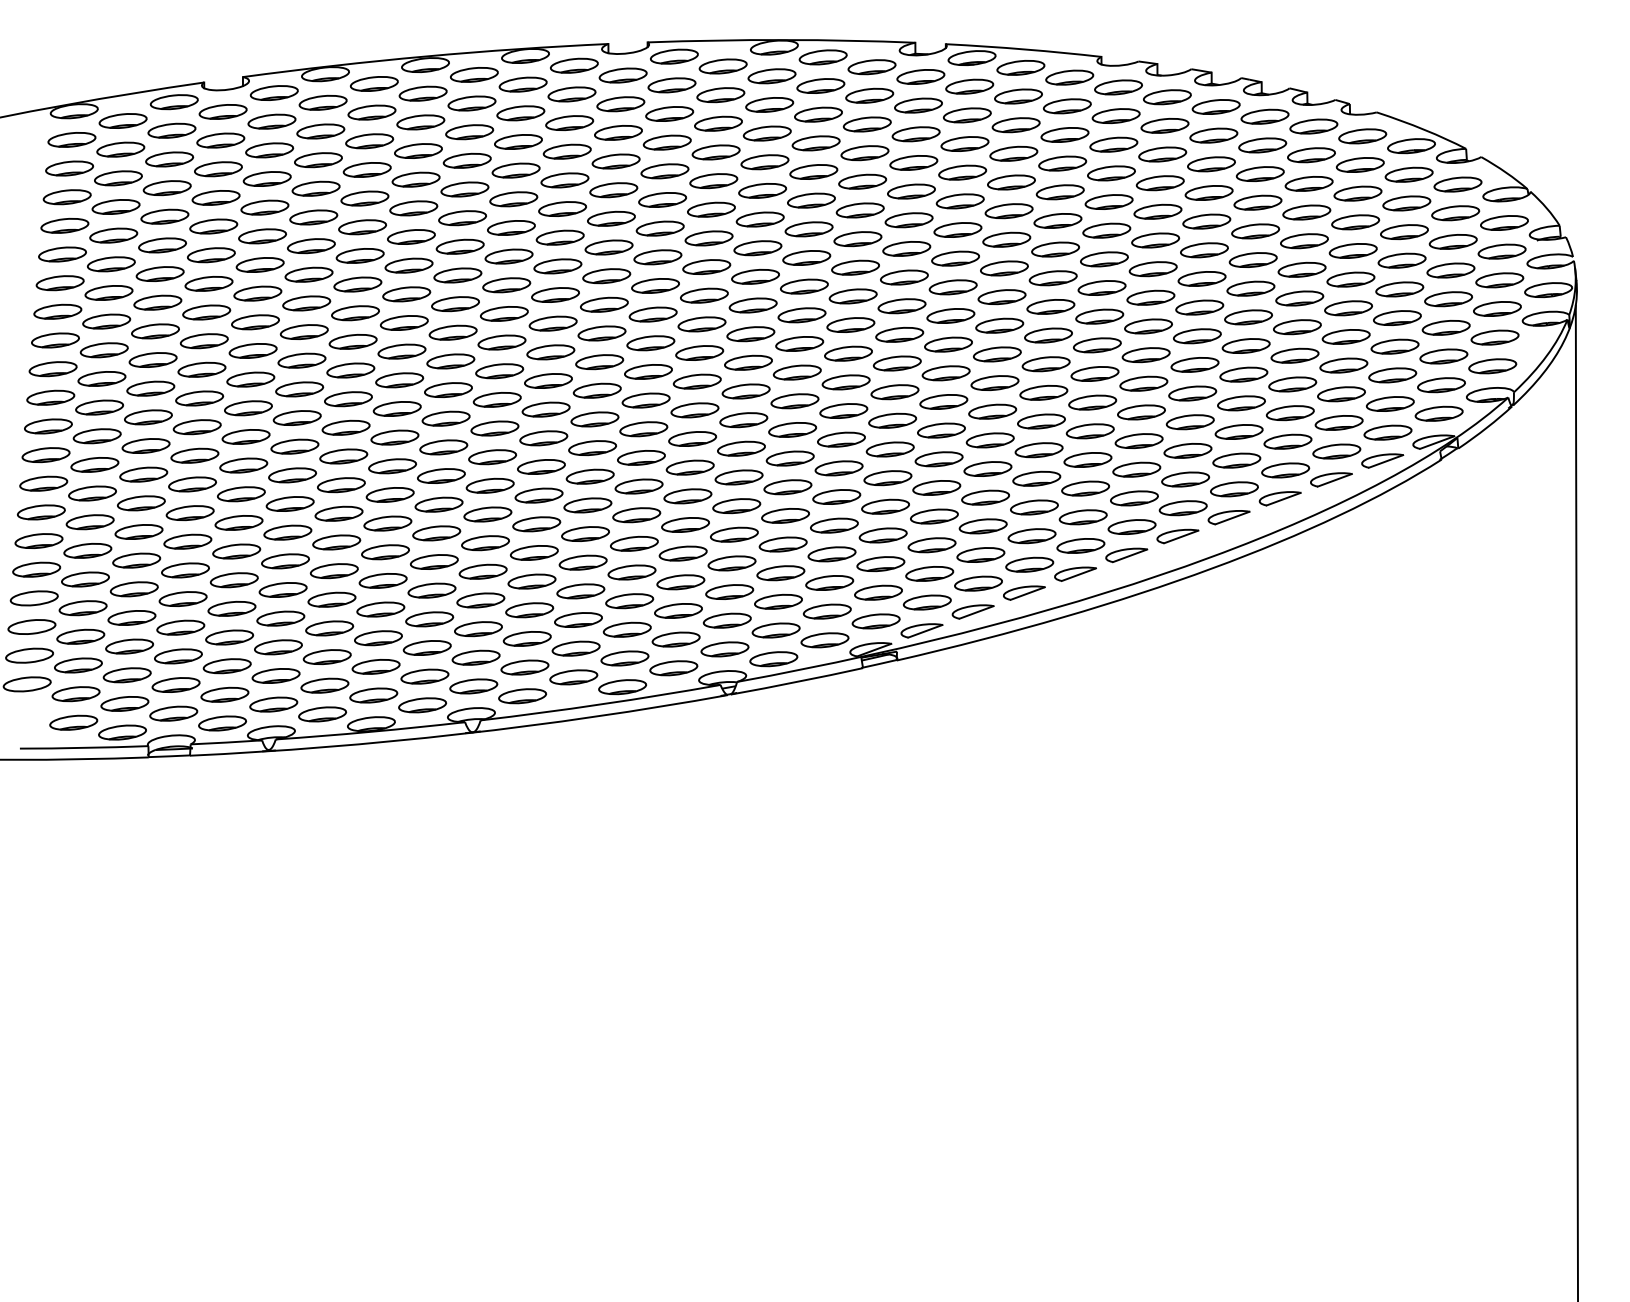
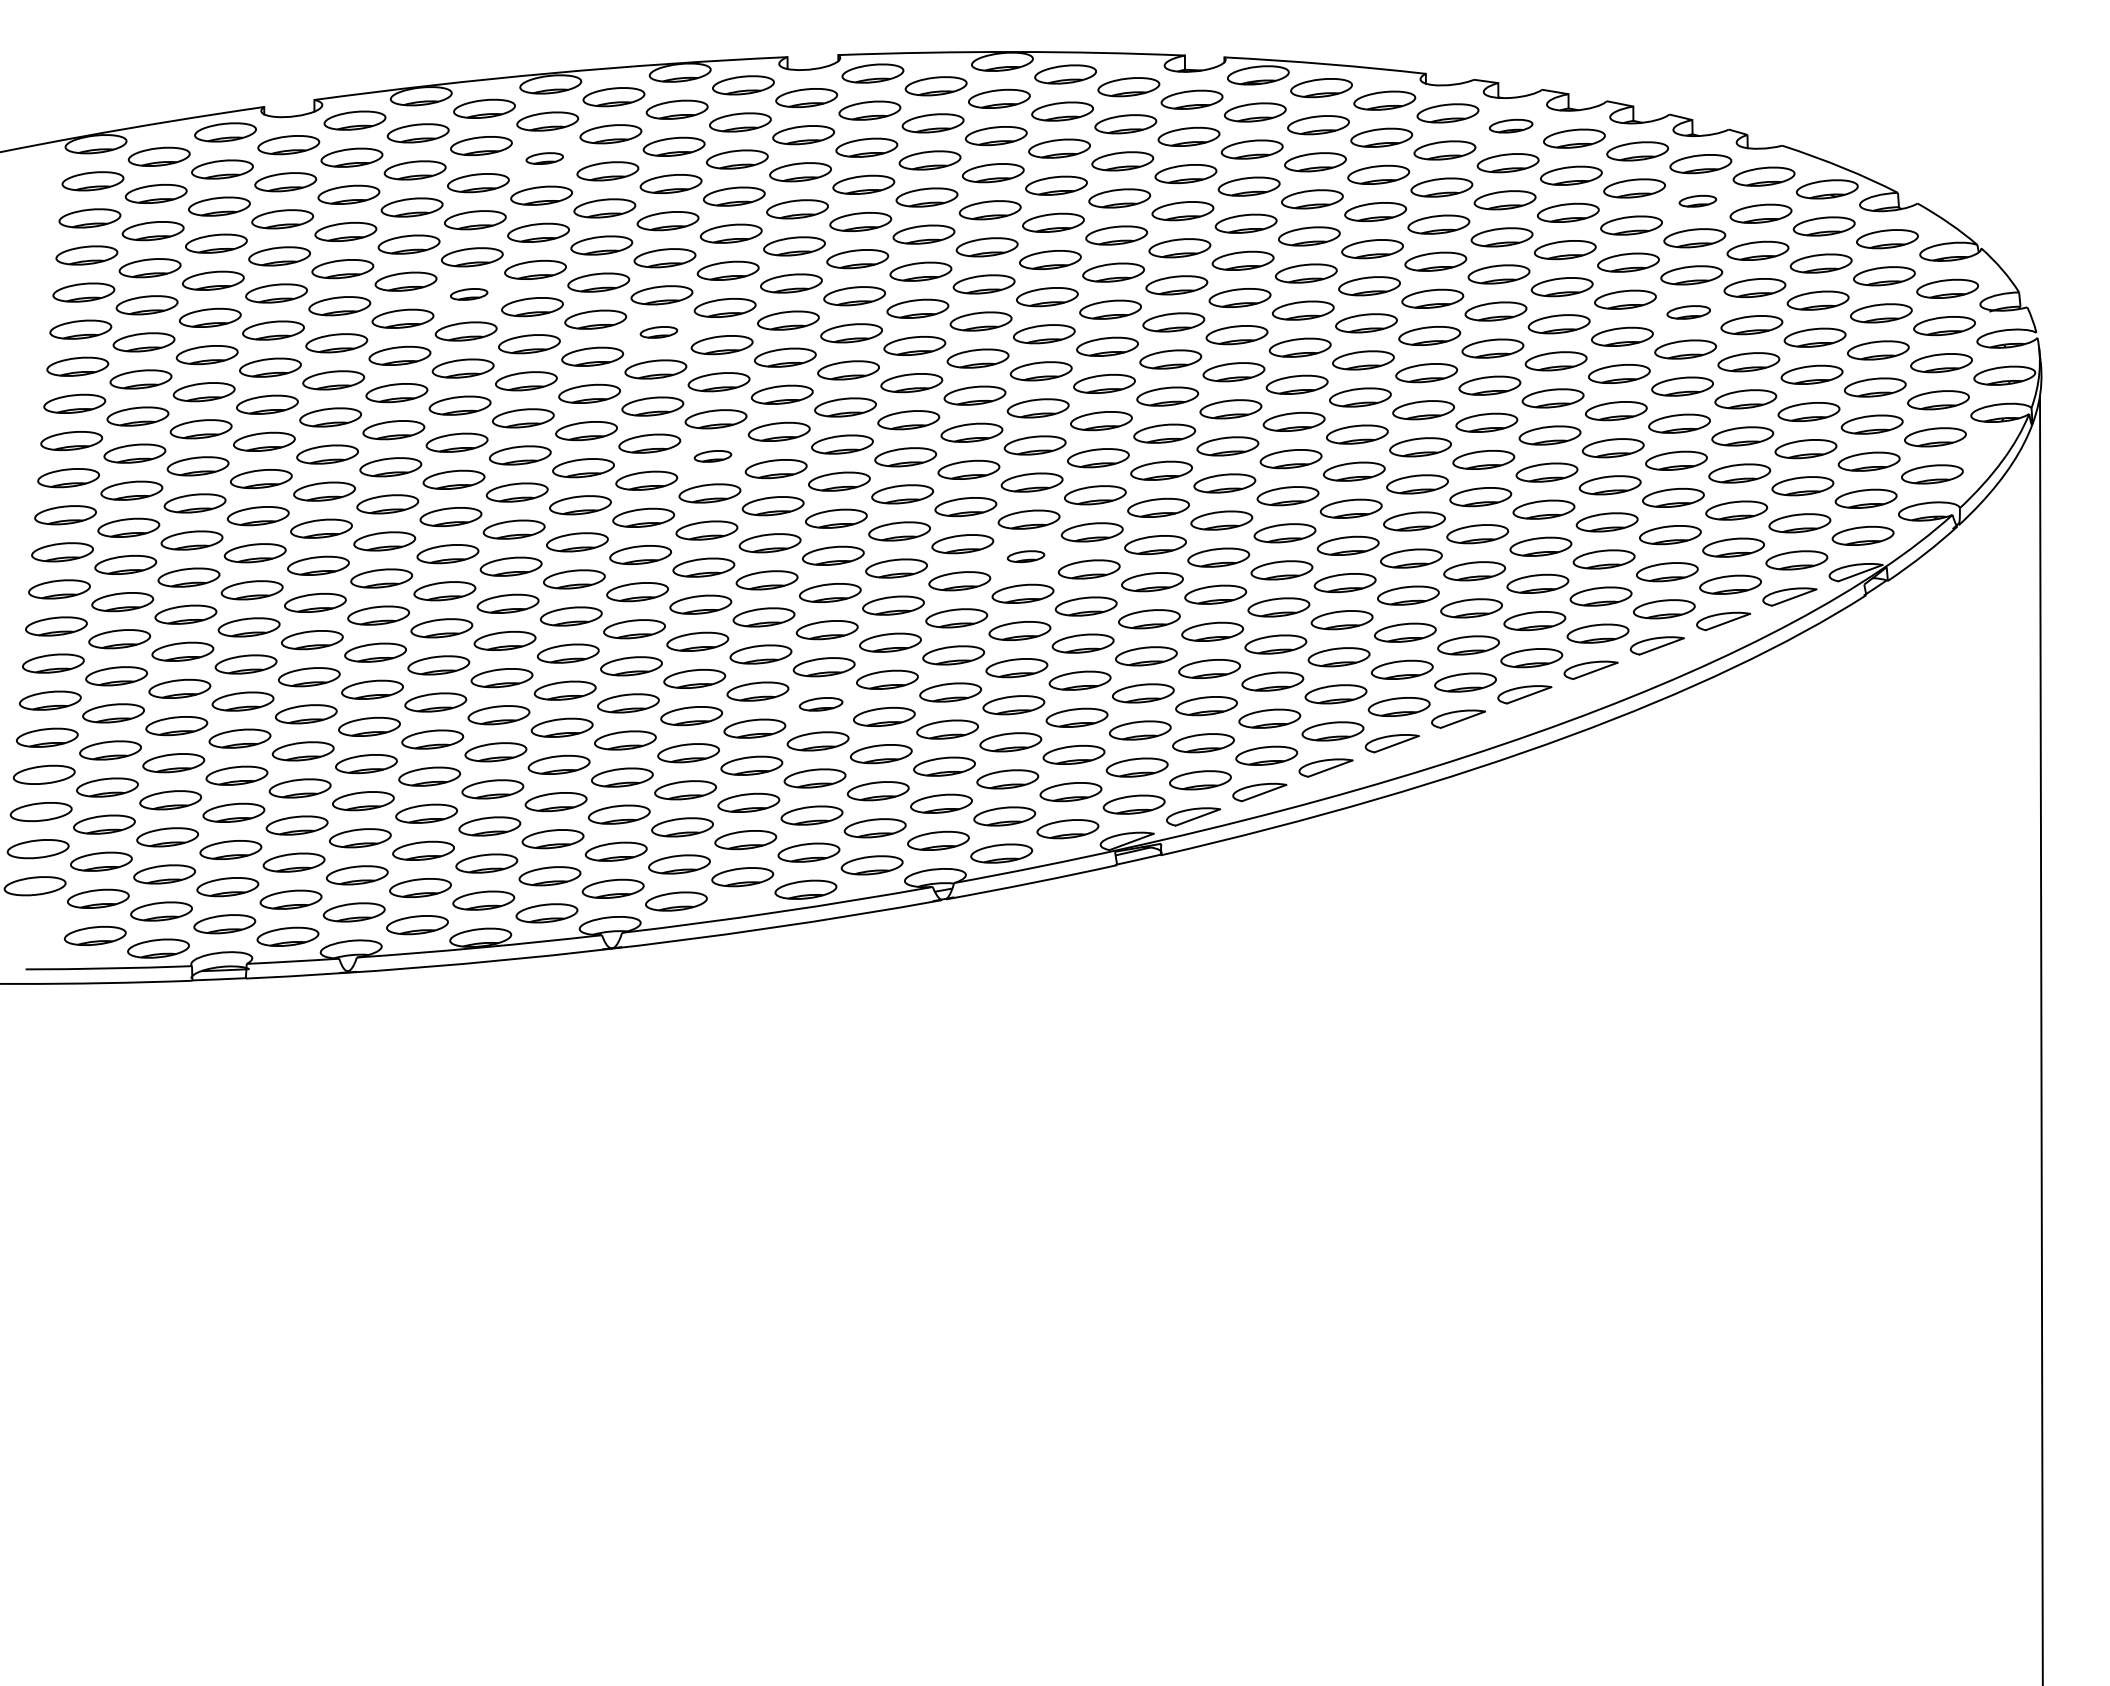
part: (1166, 97) -> (1510, 126), size x0.7
part: (420, 122) -> (544, 158), size x0.6
part: (1311, 155) -> (1697, 201), size x0.6
part: (361, 227) -> (468, 294), size x0.6
part: (1304, 241) -> (1688, 312), size x0.7
part: (508, 256) -> (658, 332), size x0.6
part: (550, 352) -> (712, 456), size x0.6
part: (792, 429) -> (1025, 556), size x0.6
part: (633, 544) -> (820, 704), size x0.7

